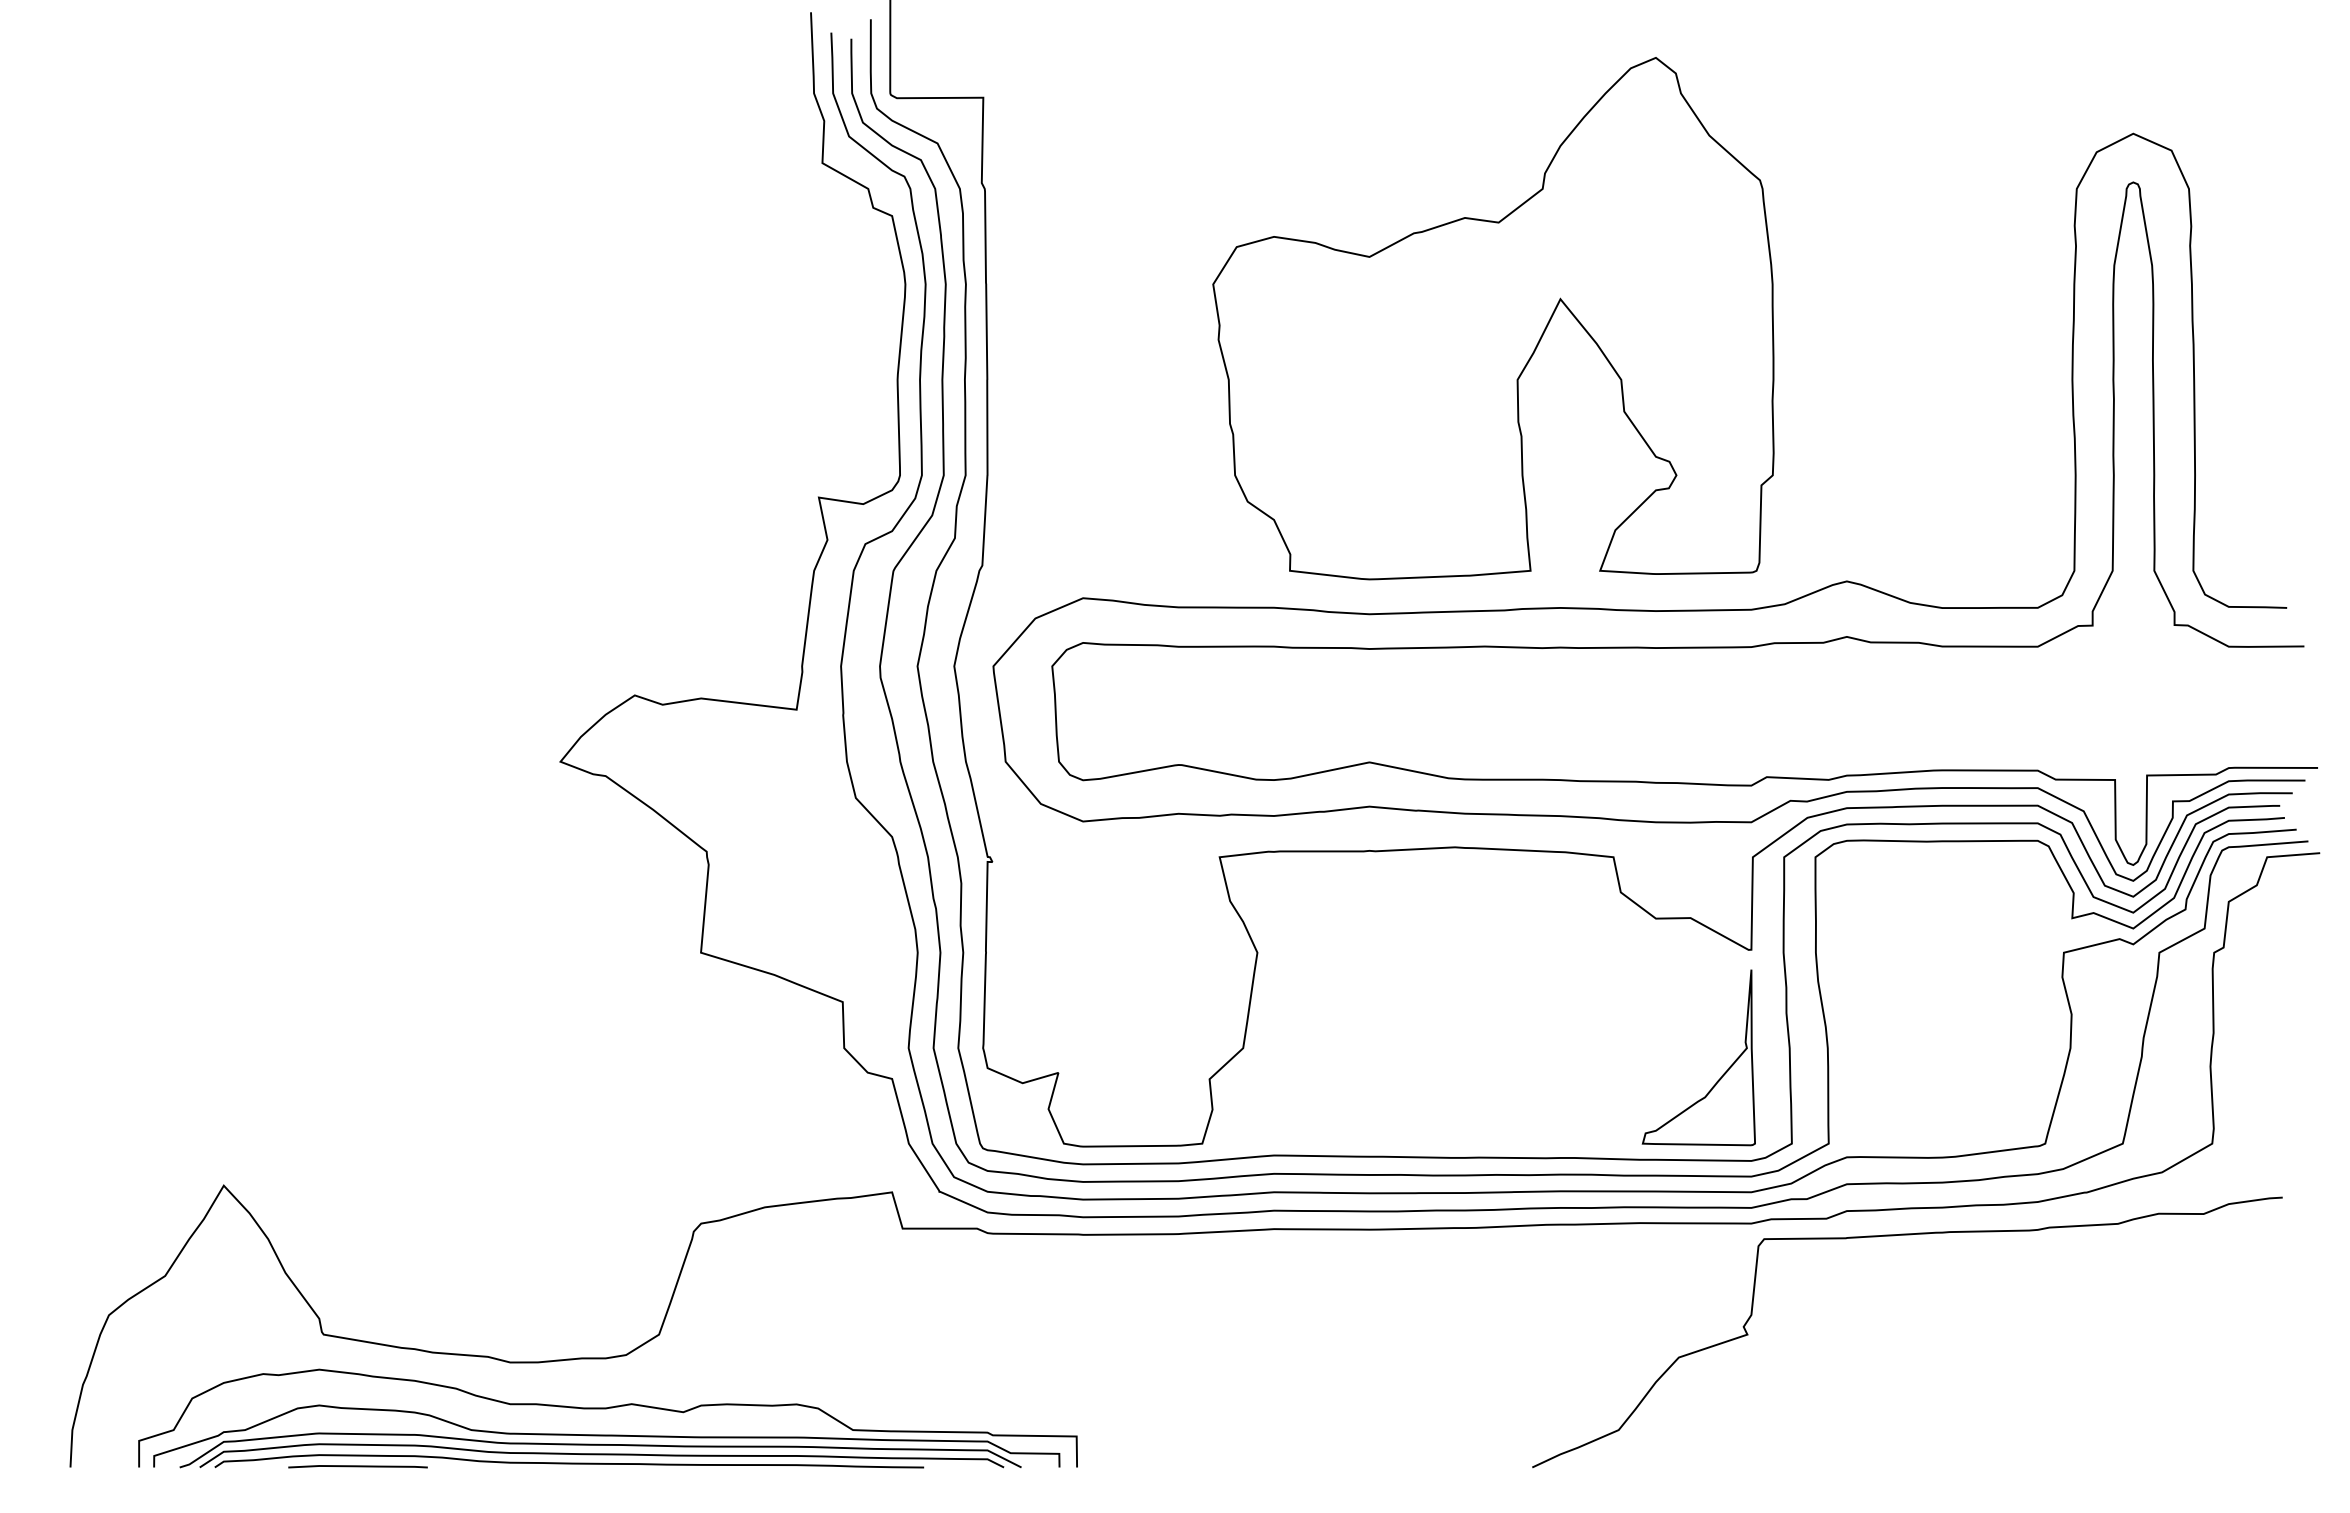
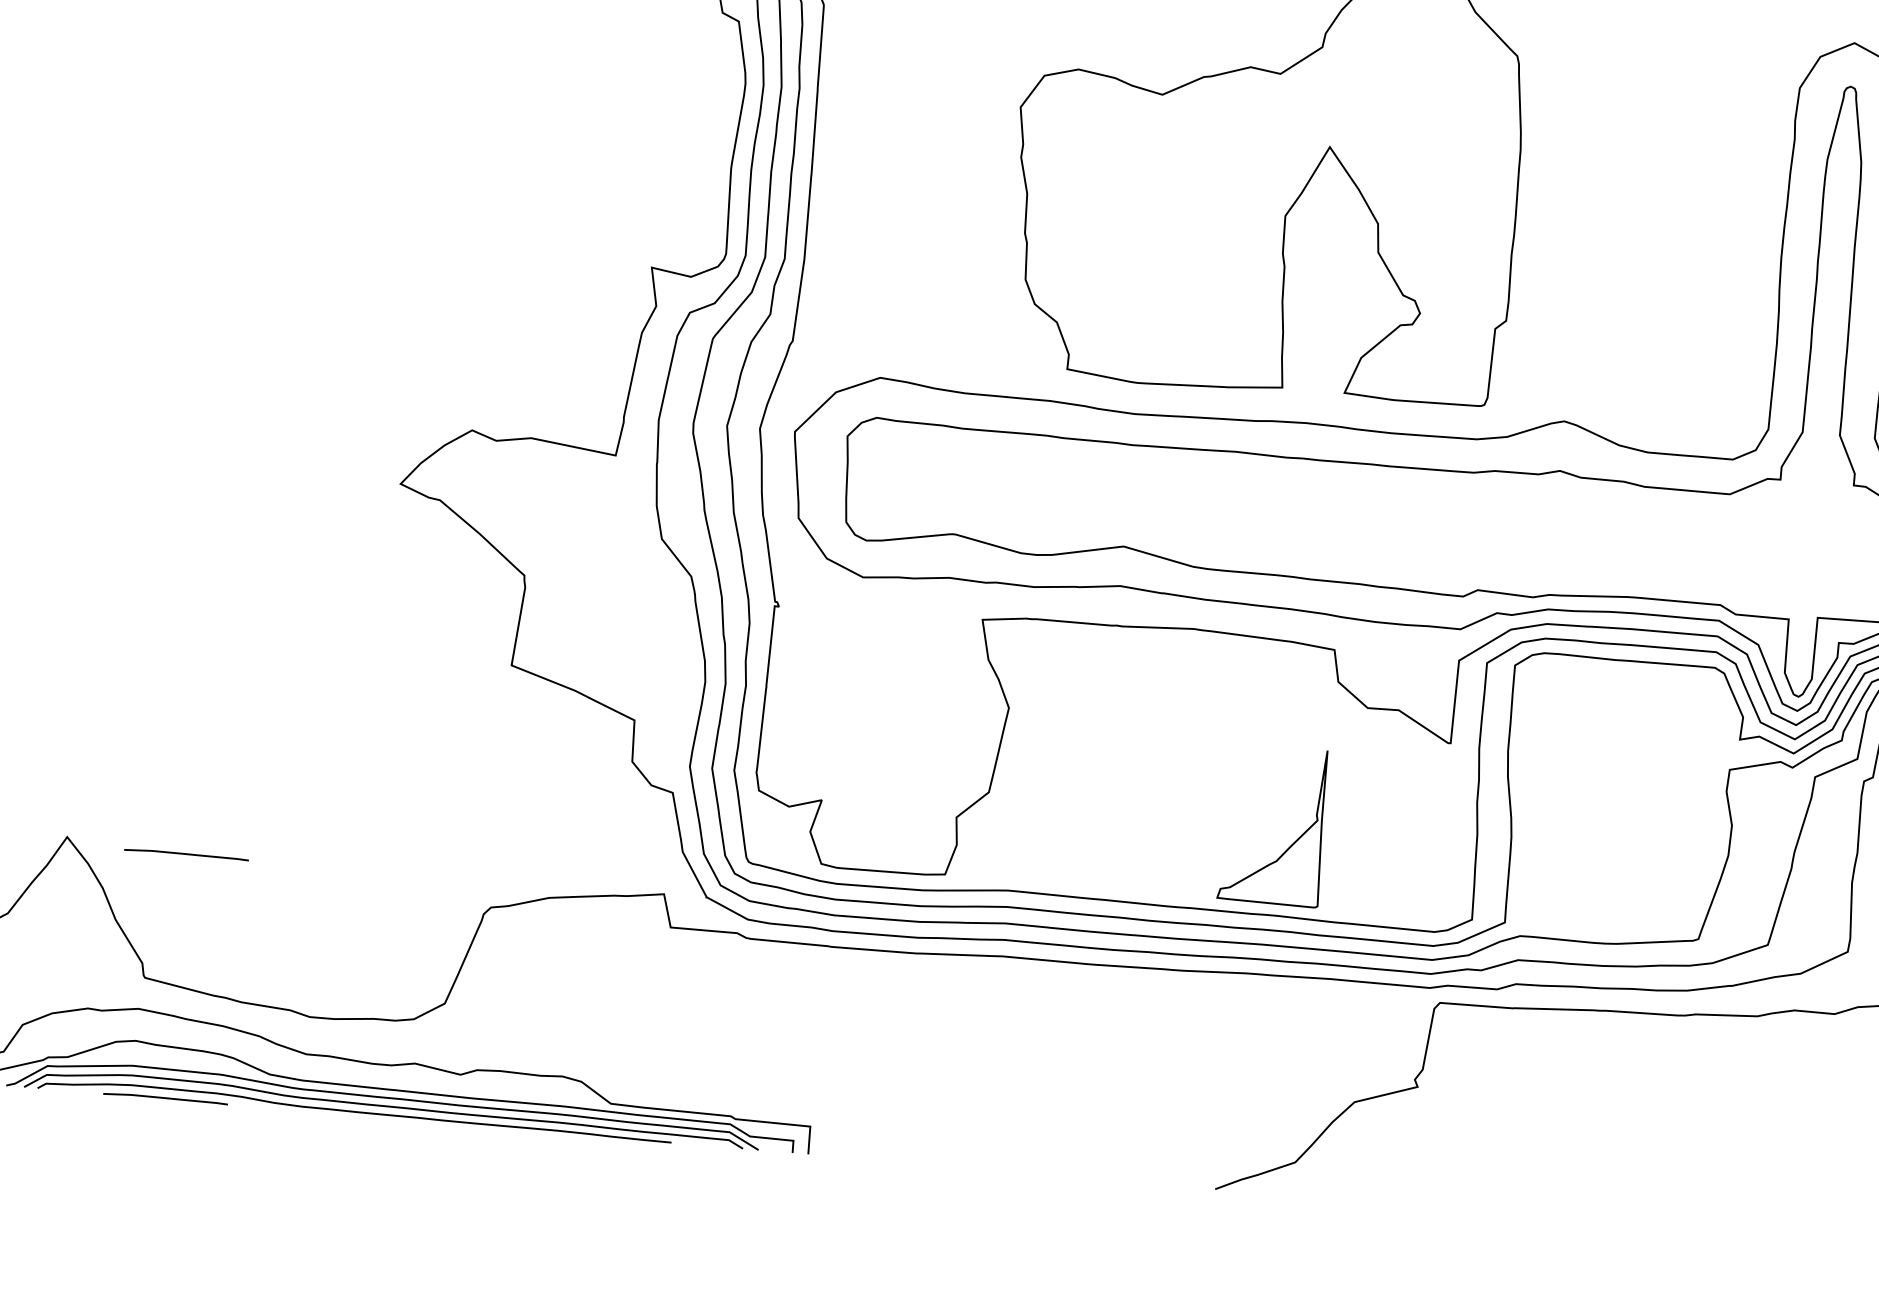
part: (1722, 1074) -> (1293, 842), moved
line: (357, 1193) -> (186, 854), added

